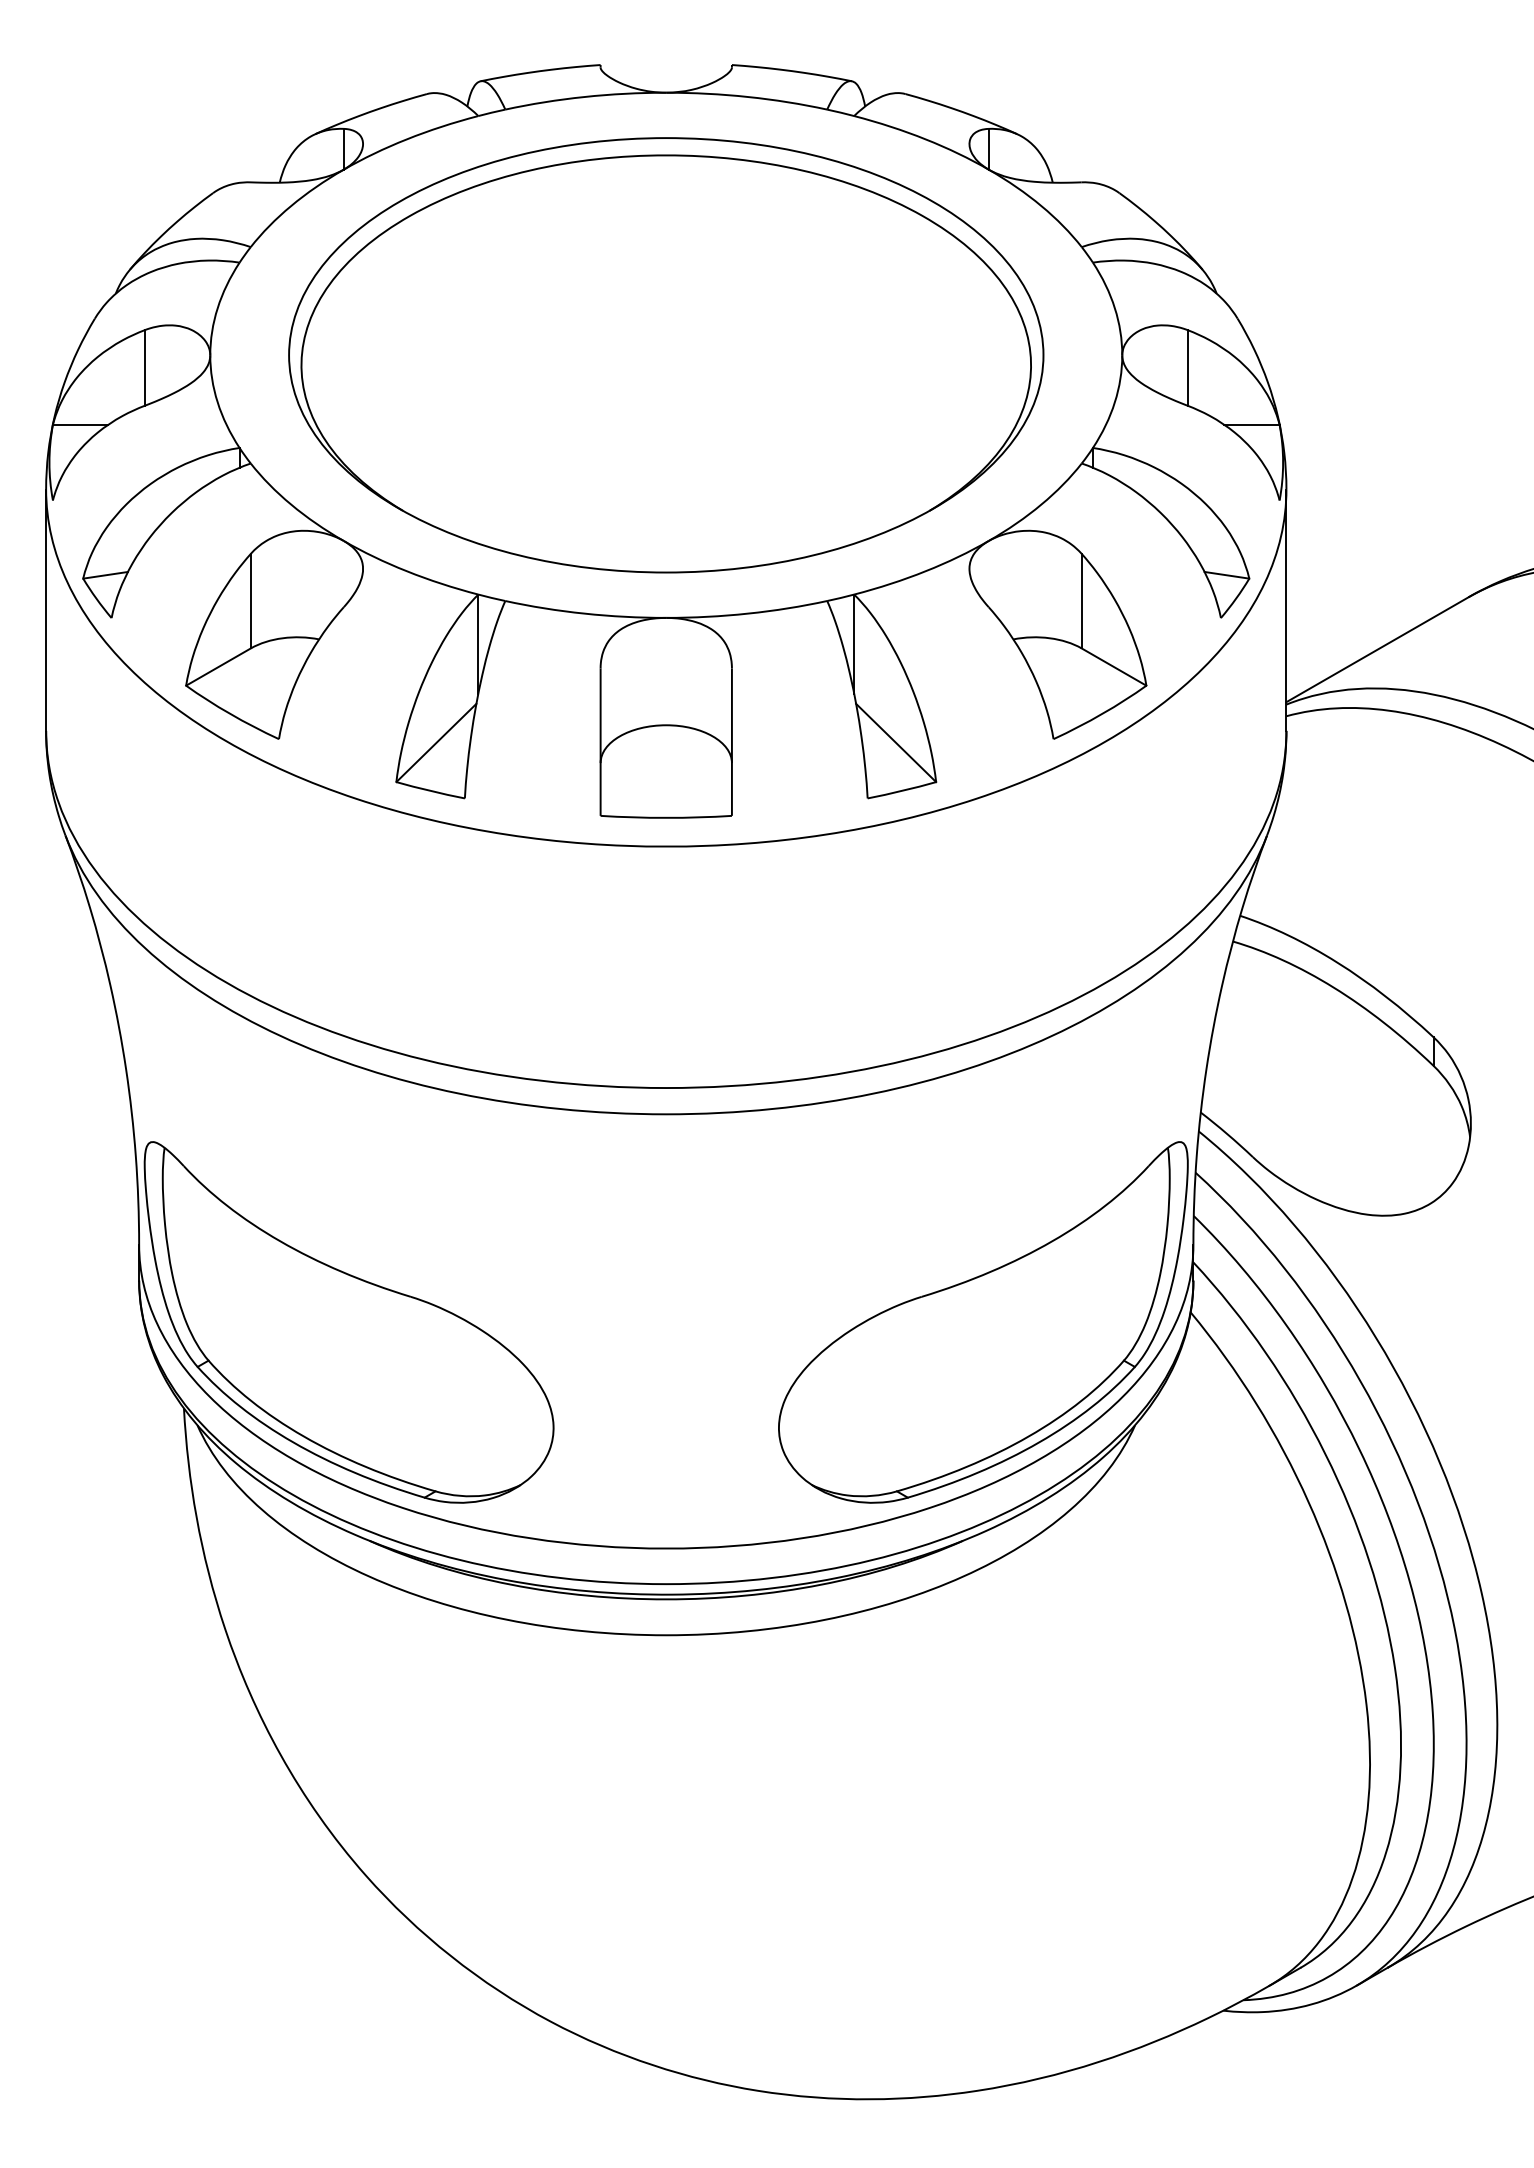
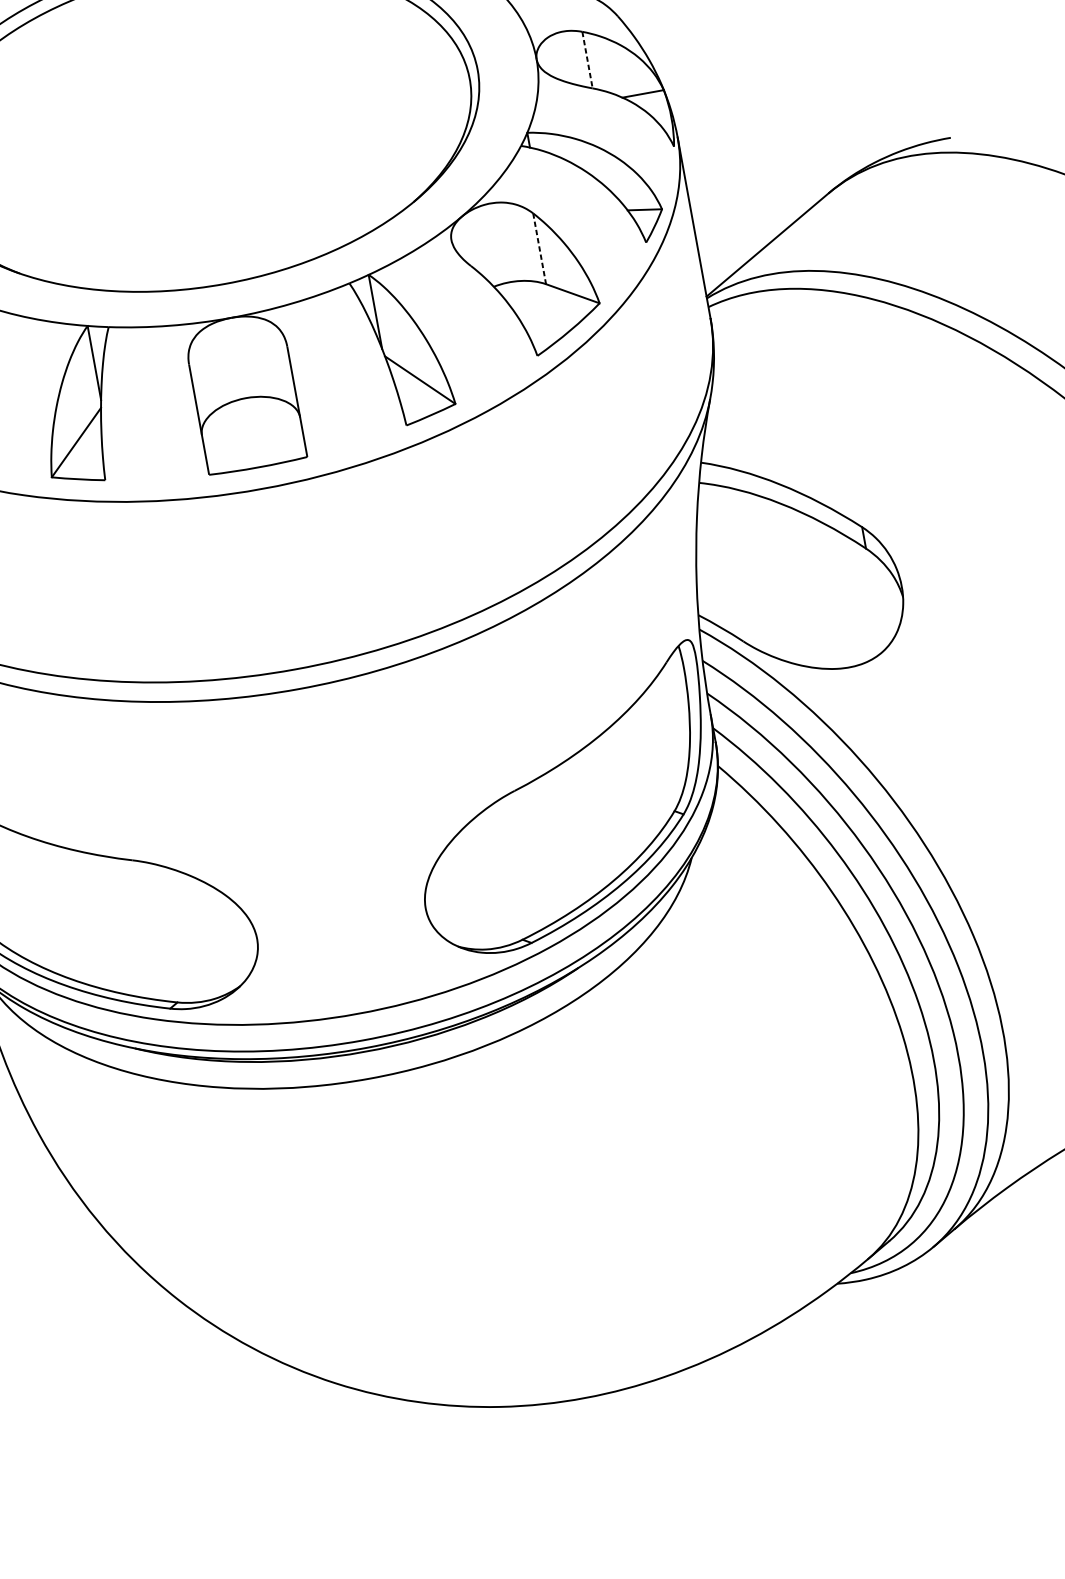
line: (1187, 368) -> (587, 60), solid -> dashed
line: (1081, 601) -> (539, 249), solid -> dashed

